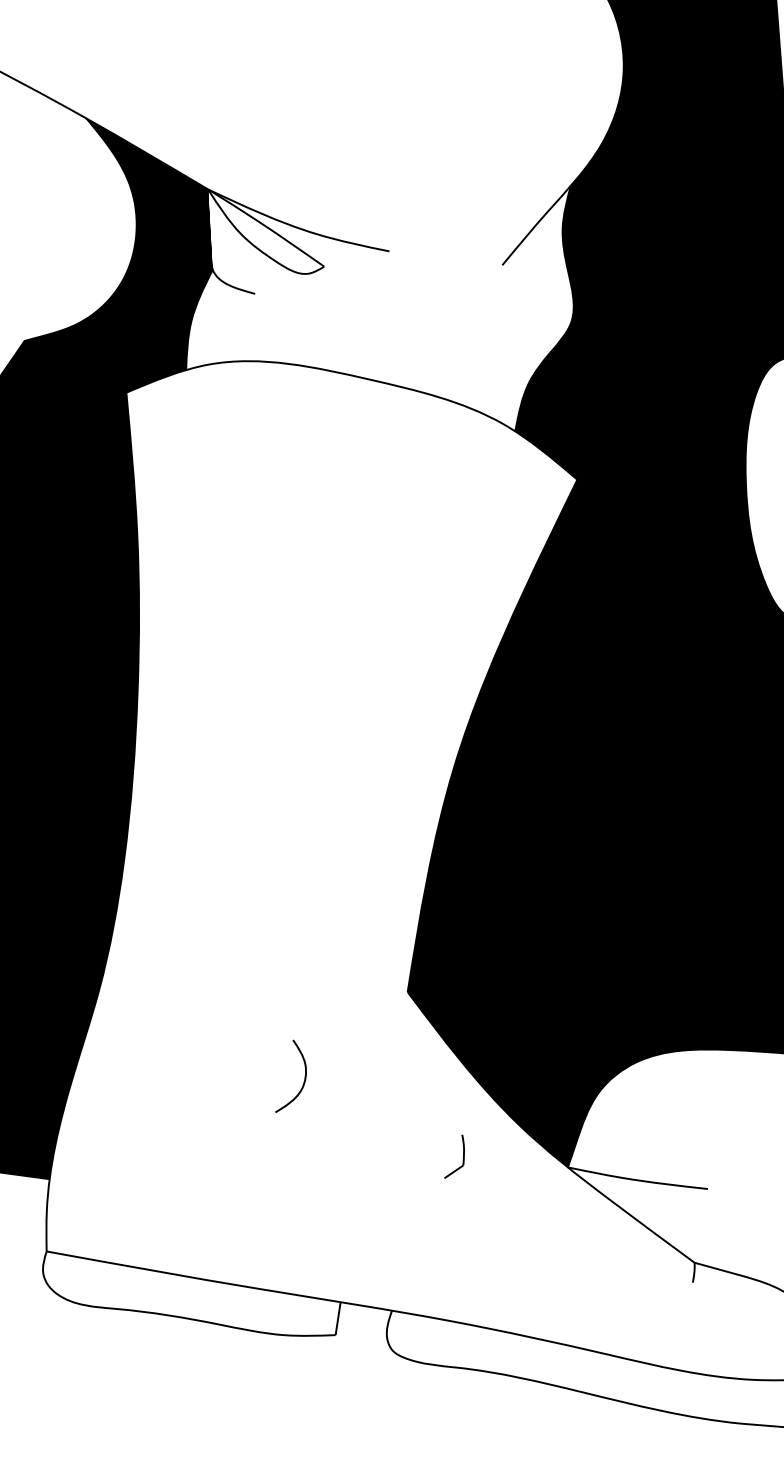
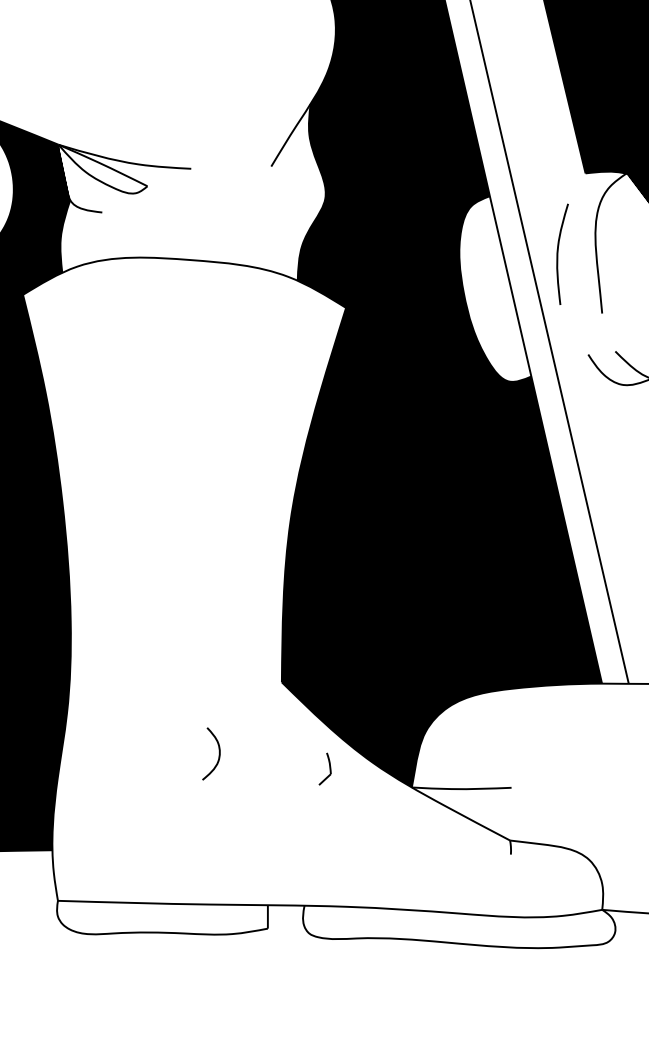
part: (455, 1156) -> (324, 768), moved

